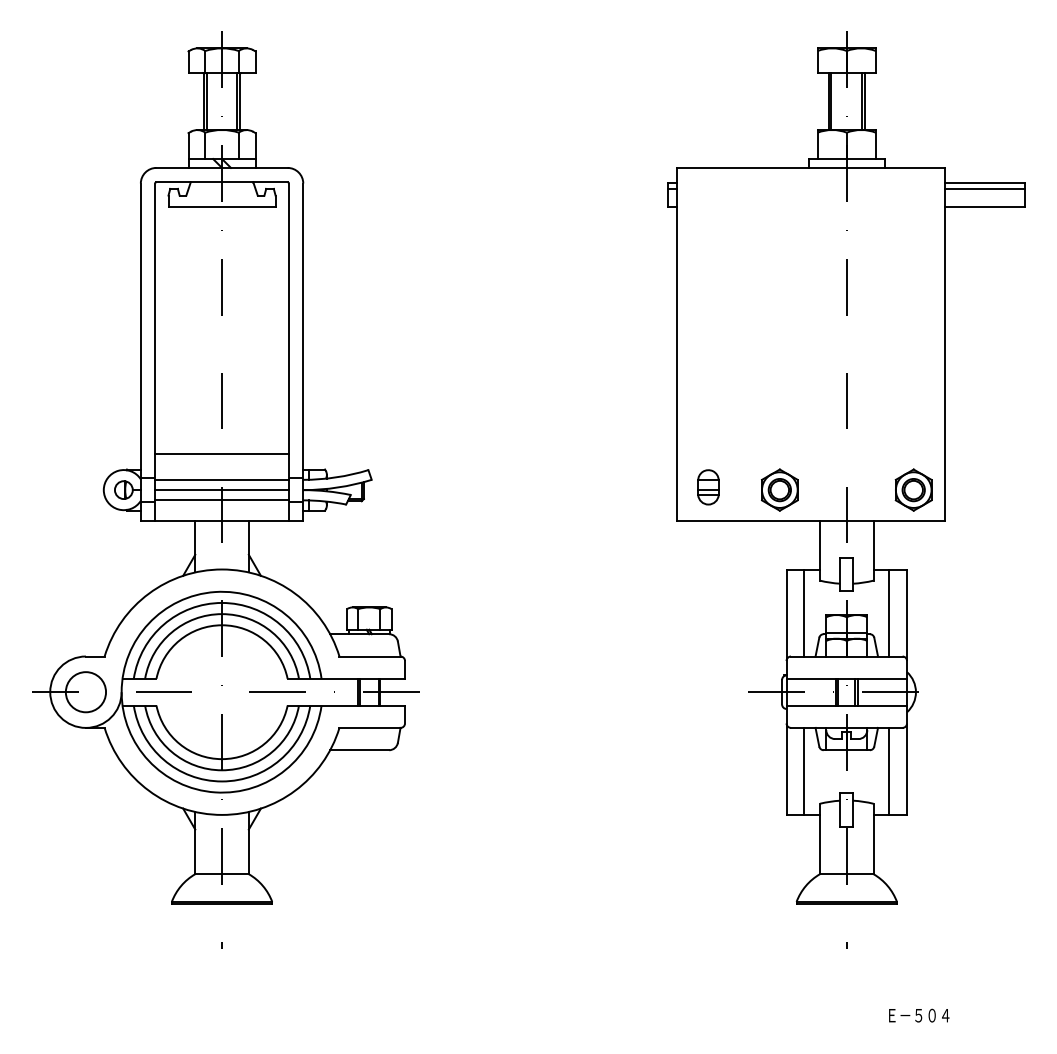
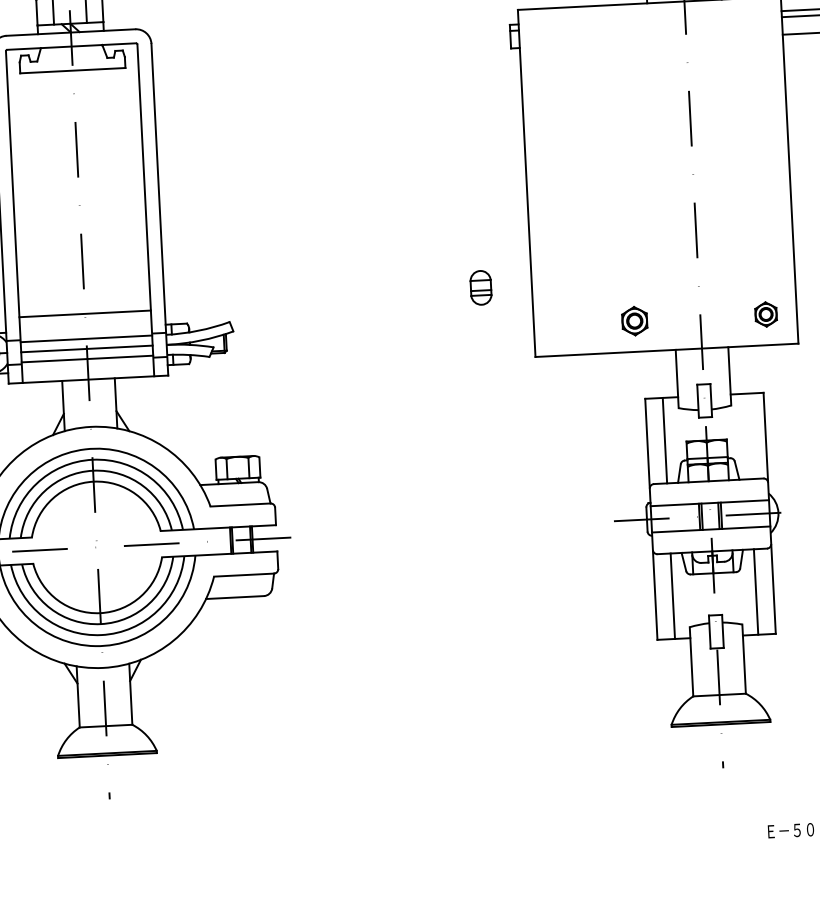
part: (708, 487) -> (481, 288), moved
part: (779, 489) -> (634, 320), size x0.7
part: (913, 489) -> (765, 313), size x0.6
line: (889, 612) -> (748, 435), removed

